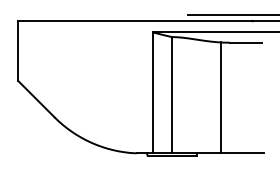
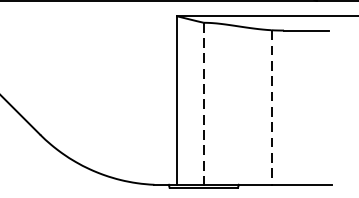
line: (172, 95) -> (204, 104), solid -> dashed
line: (220, 98) -> (271, 108), solid -> dashed

